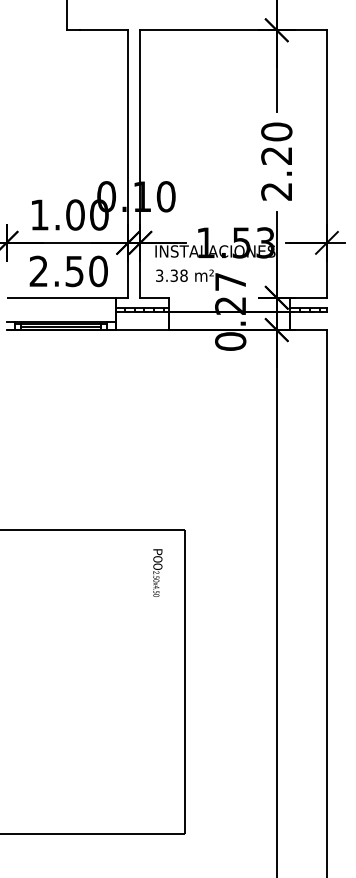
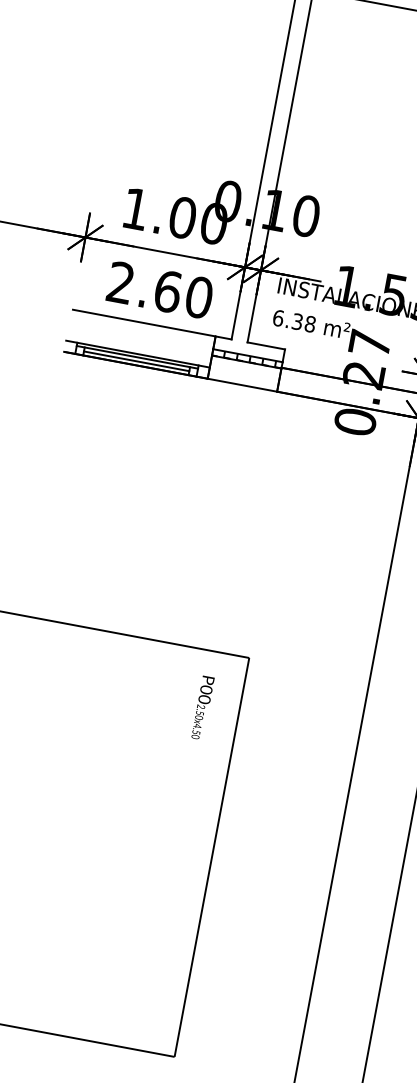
text: (74, 271) -> (167, 291), 2.50 -> 2.60
text: (159, 275) -> (278, 317), 3.38 -> 6.38

